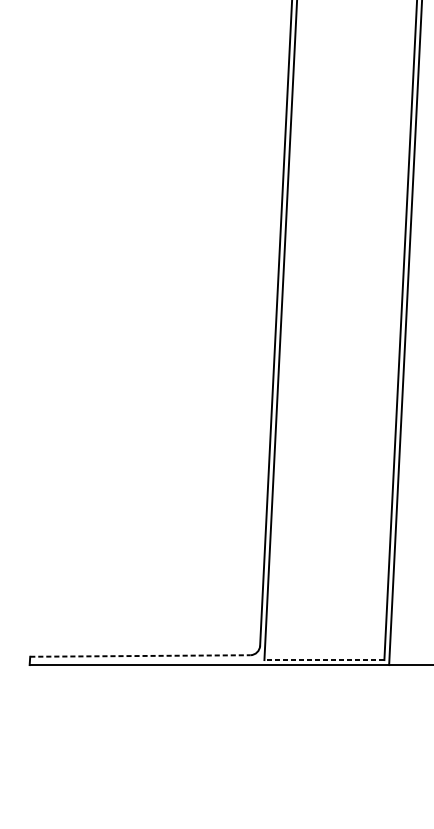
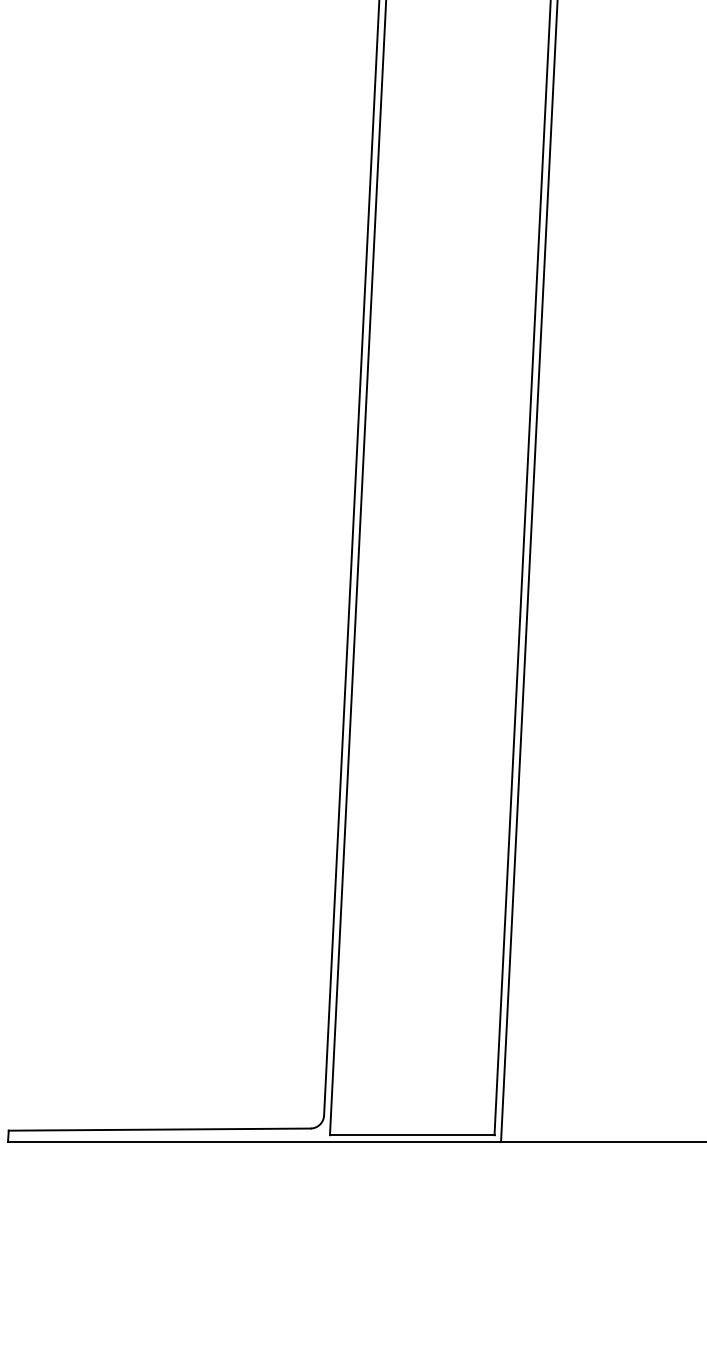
line: (140, 655) -> (160, 1129), dashed -> solid
line: (323, 660) -> (411, 1135), dashed -> solid

